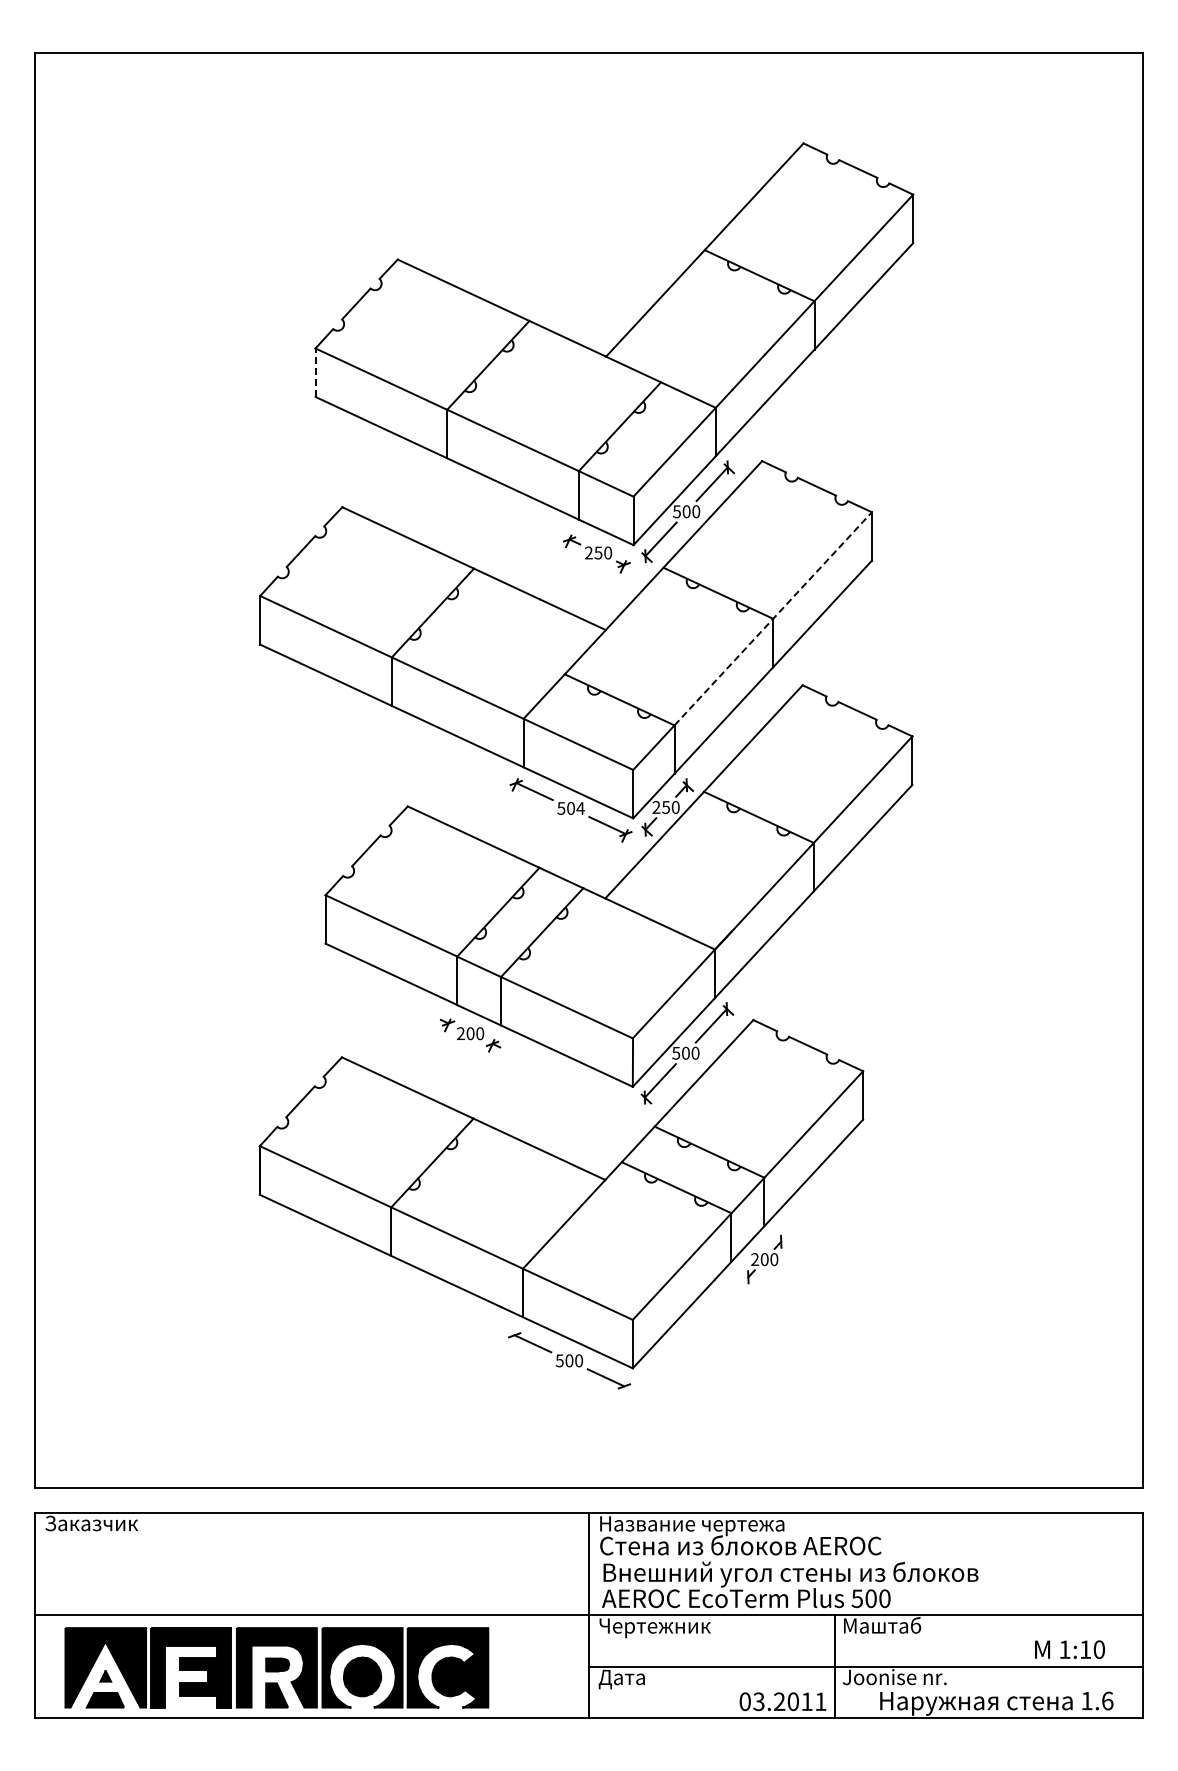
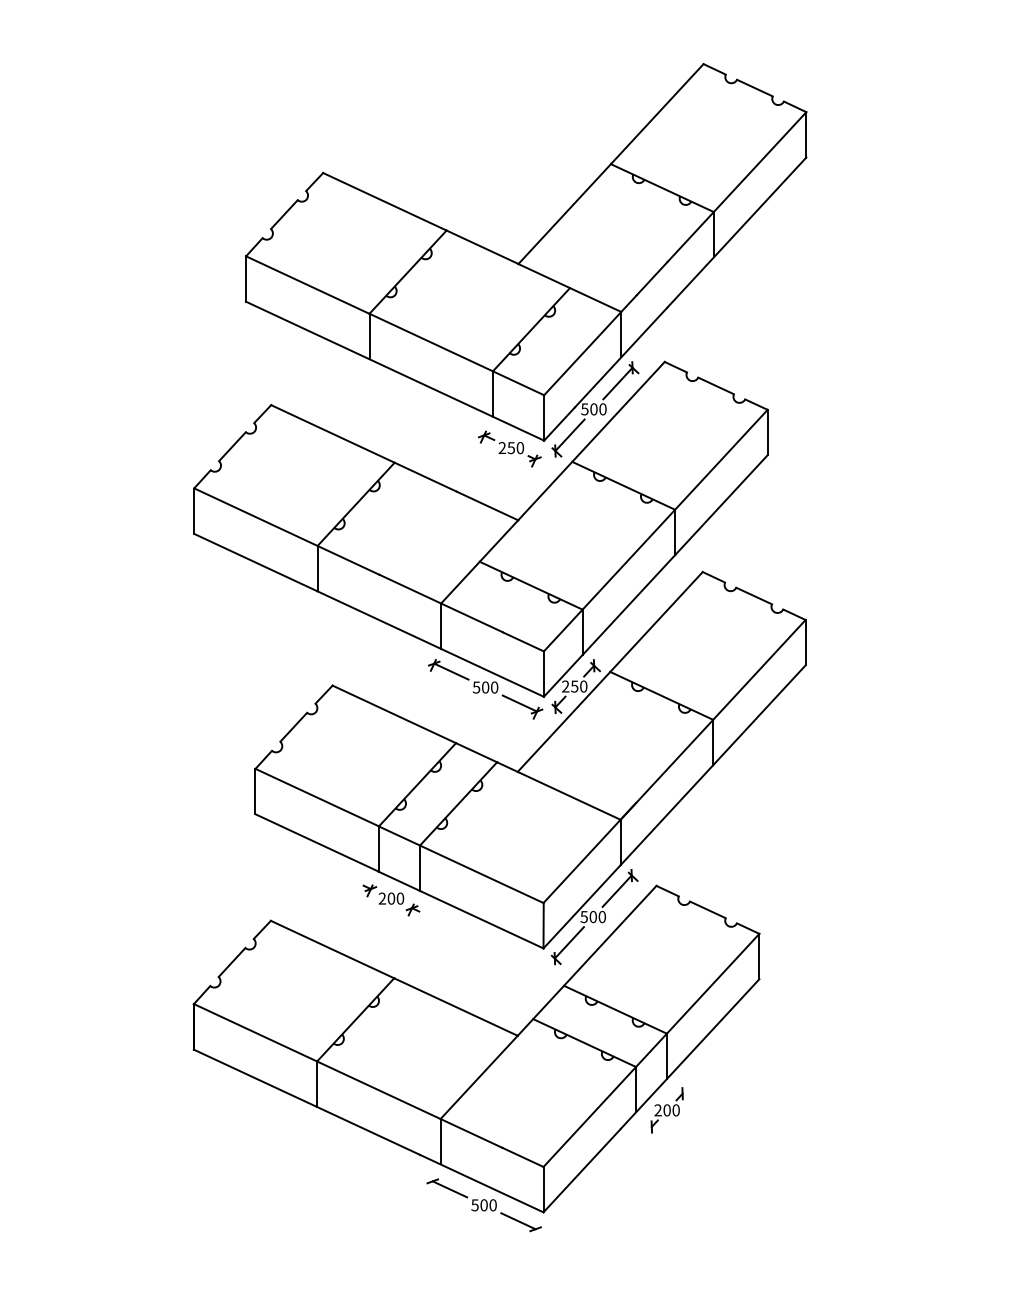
line: (315, 372) -> (246, 278), dashed -> solid
line: (773, 618) -> (675, 509), dashed -> solid
text: (580, 808) -> (494, 687), 504 -> 500

